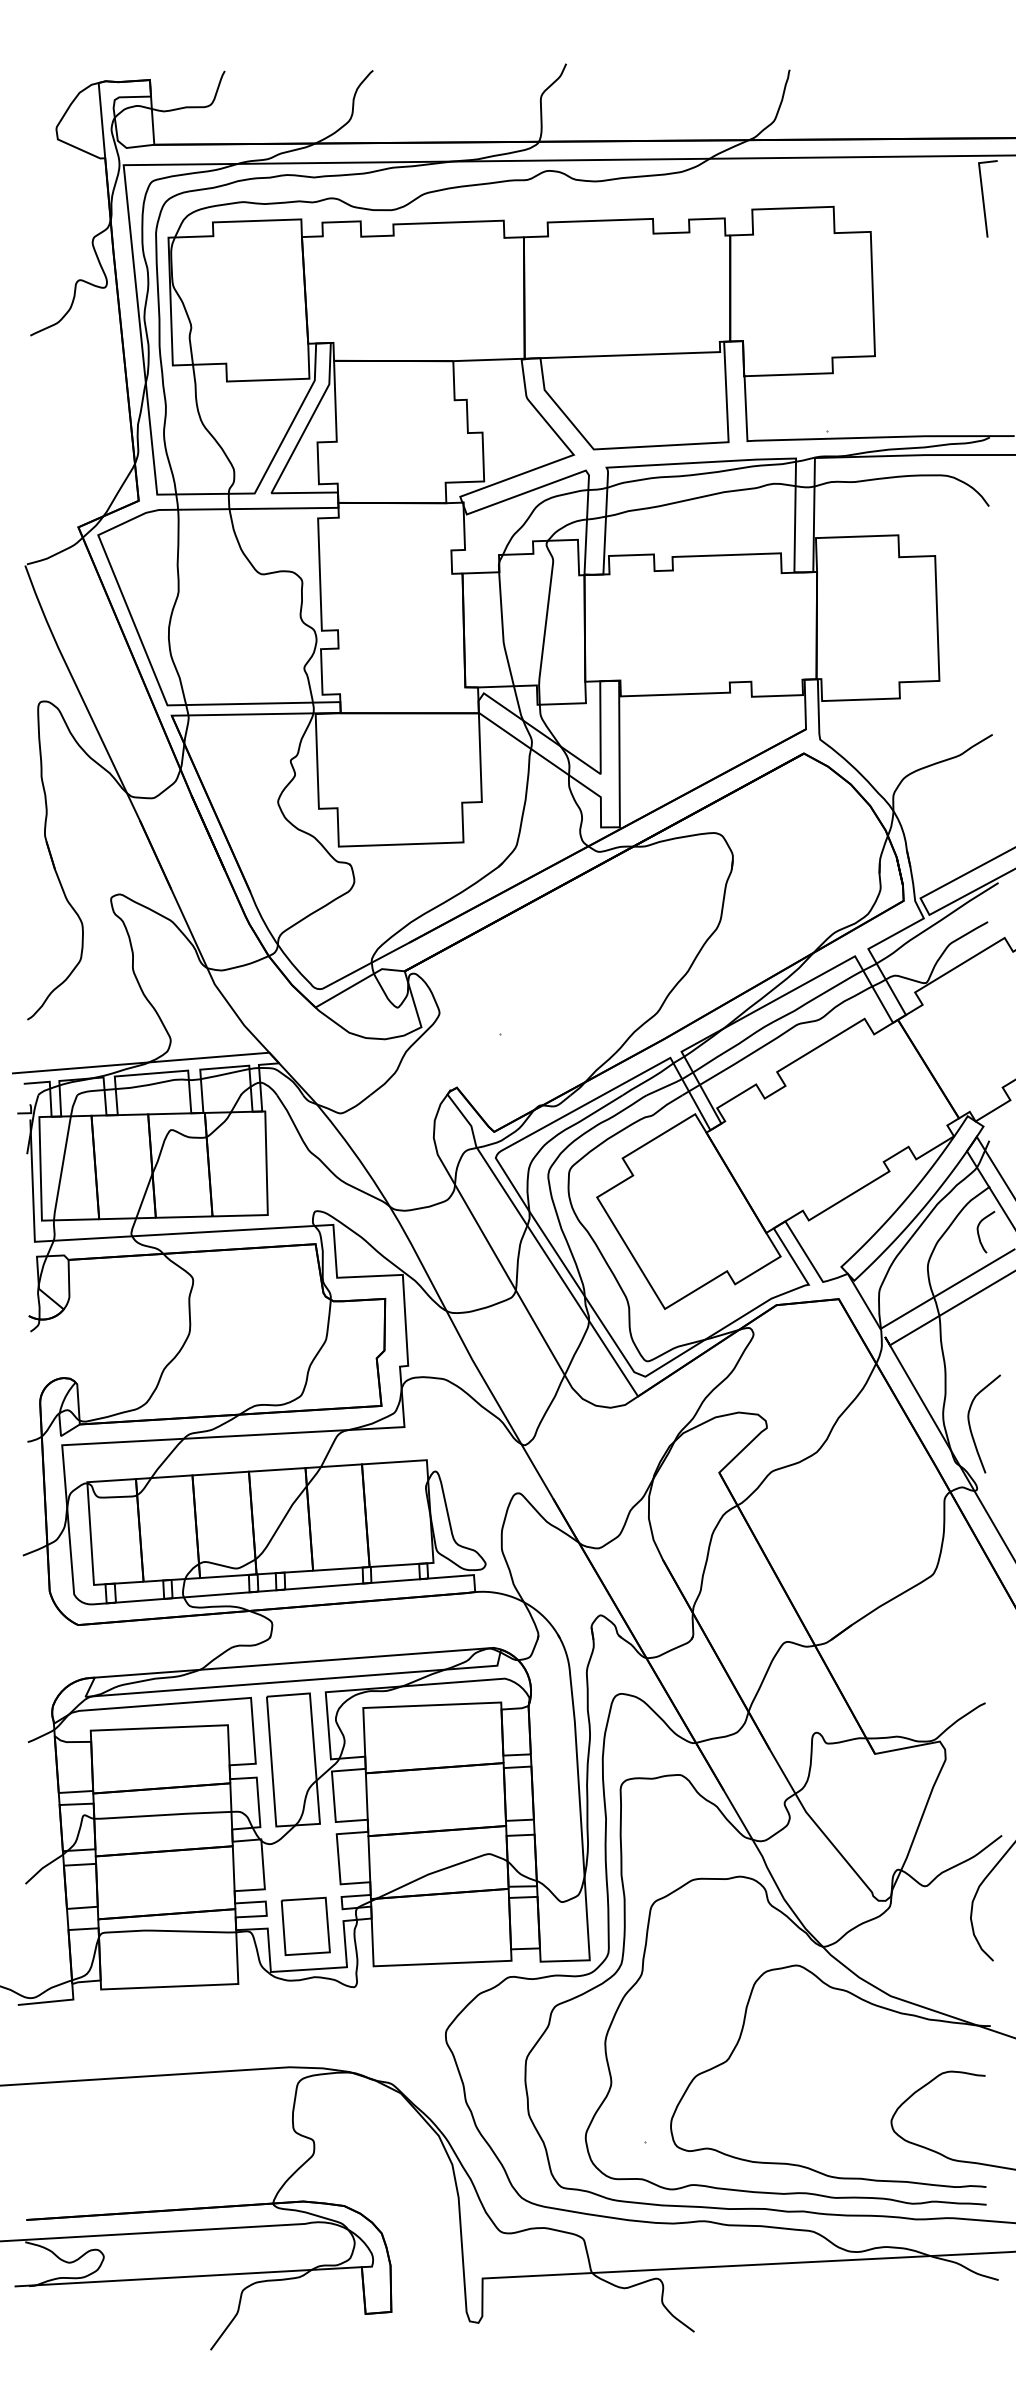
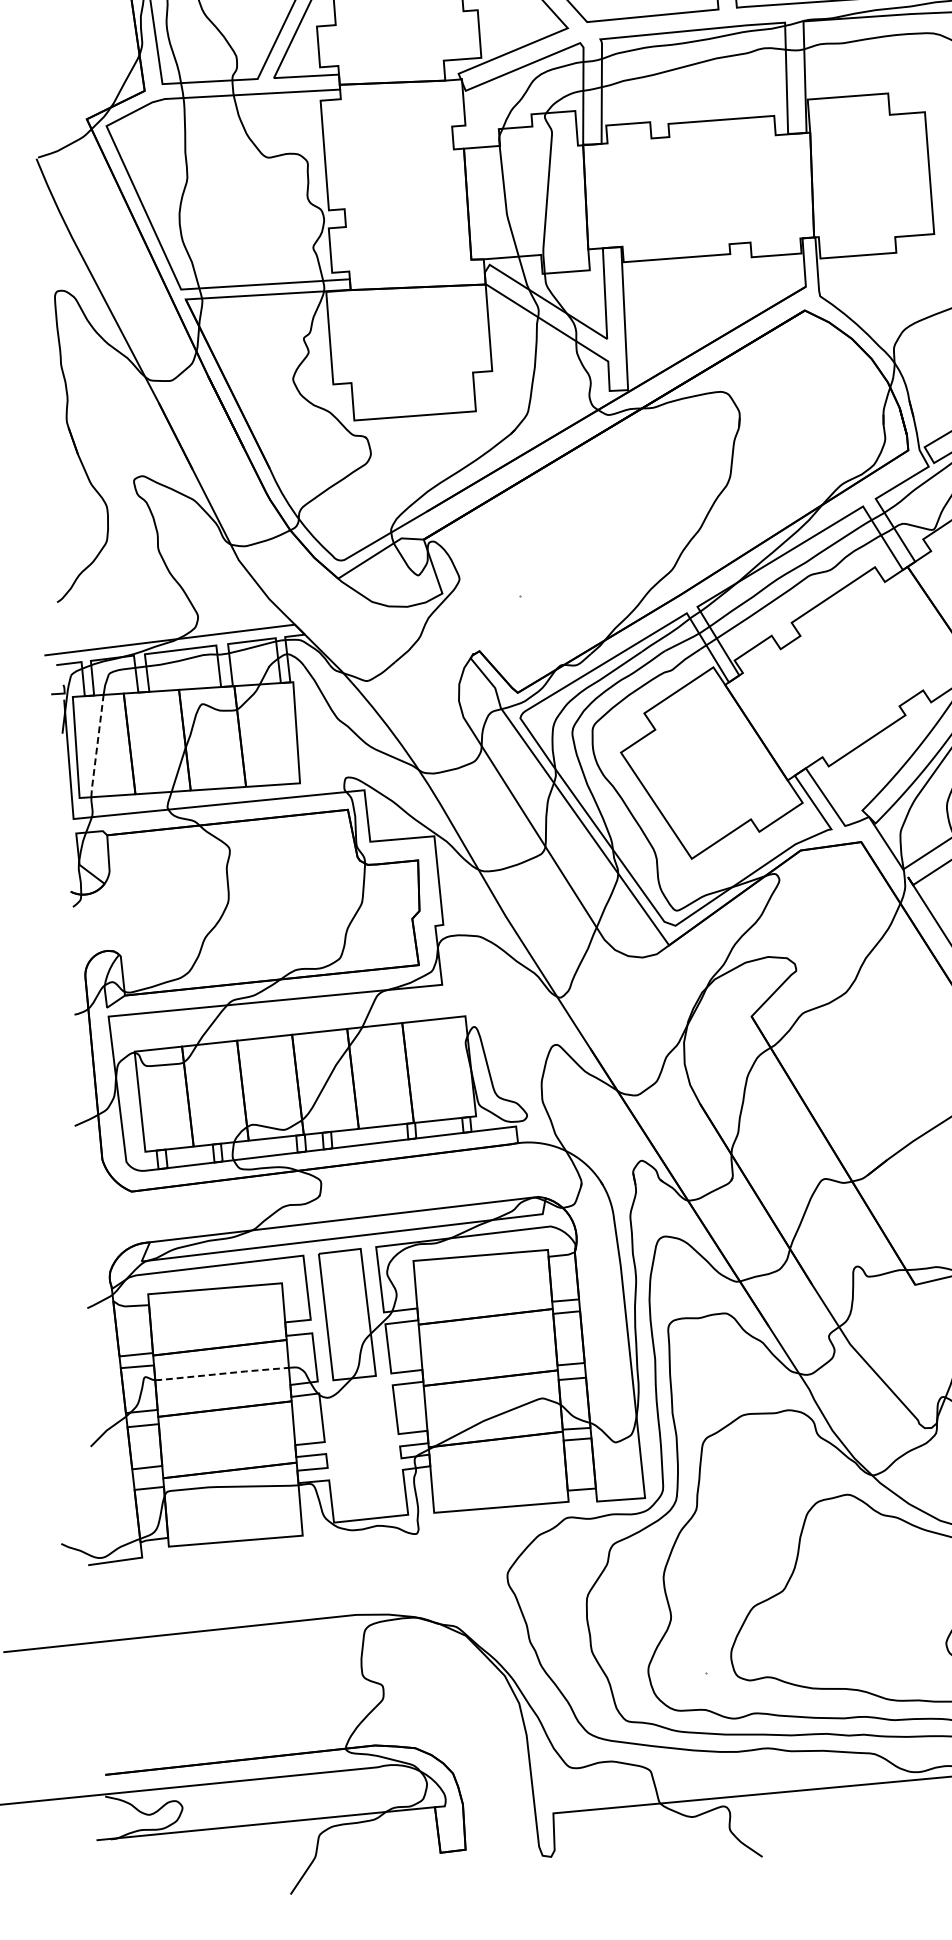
line: (62, 1169) -> (97, 747), solid -> dashed
line: (163, 1815) -> (222, 1374), solid -> dashed
part: (305, 1926) -> (365, 1476), removed

